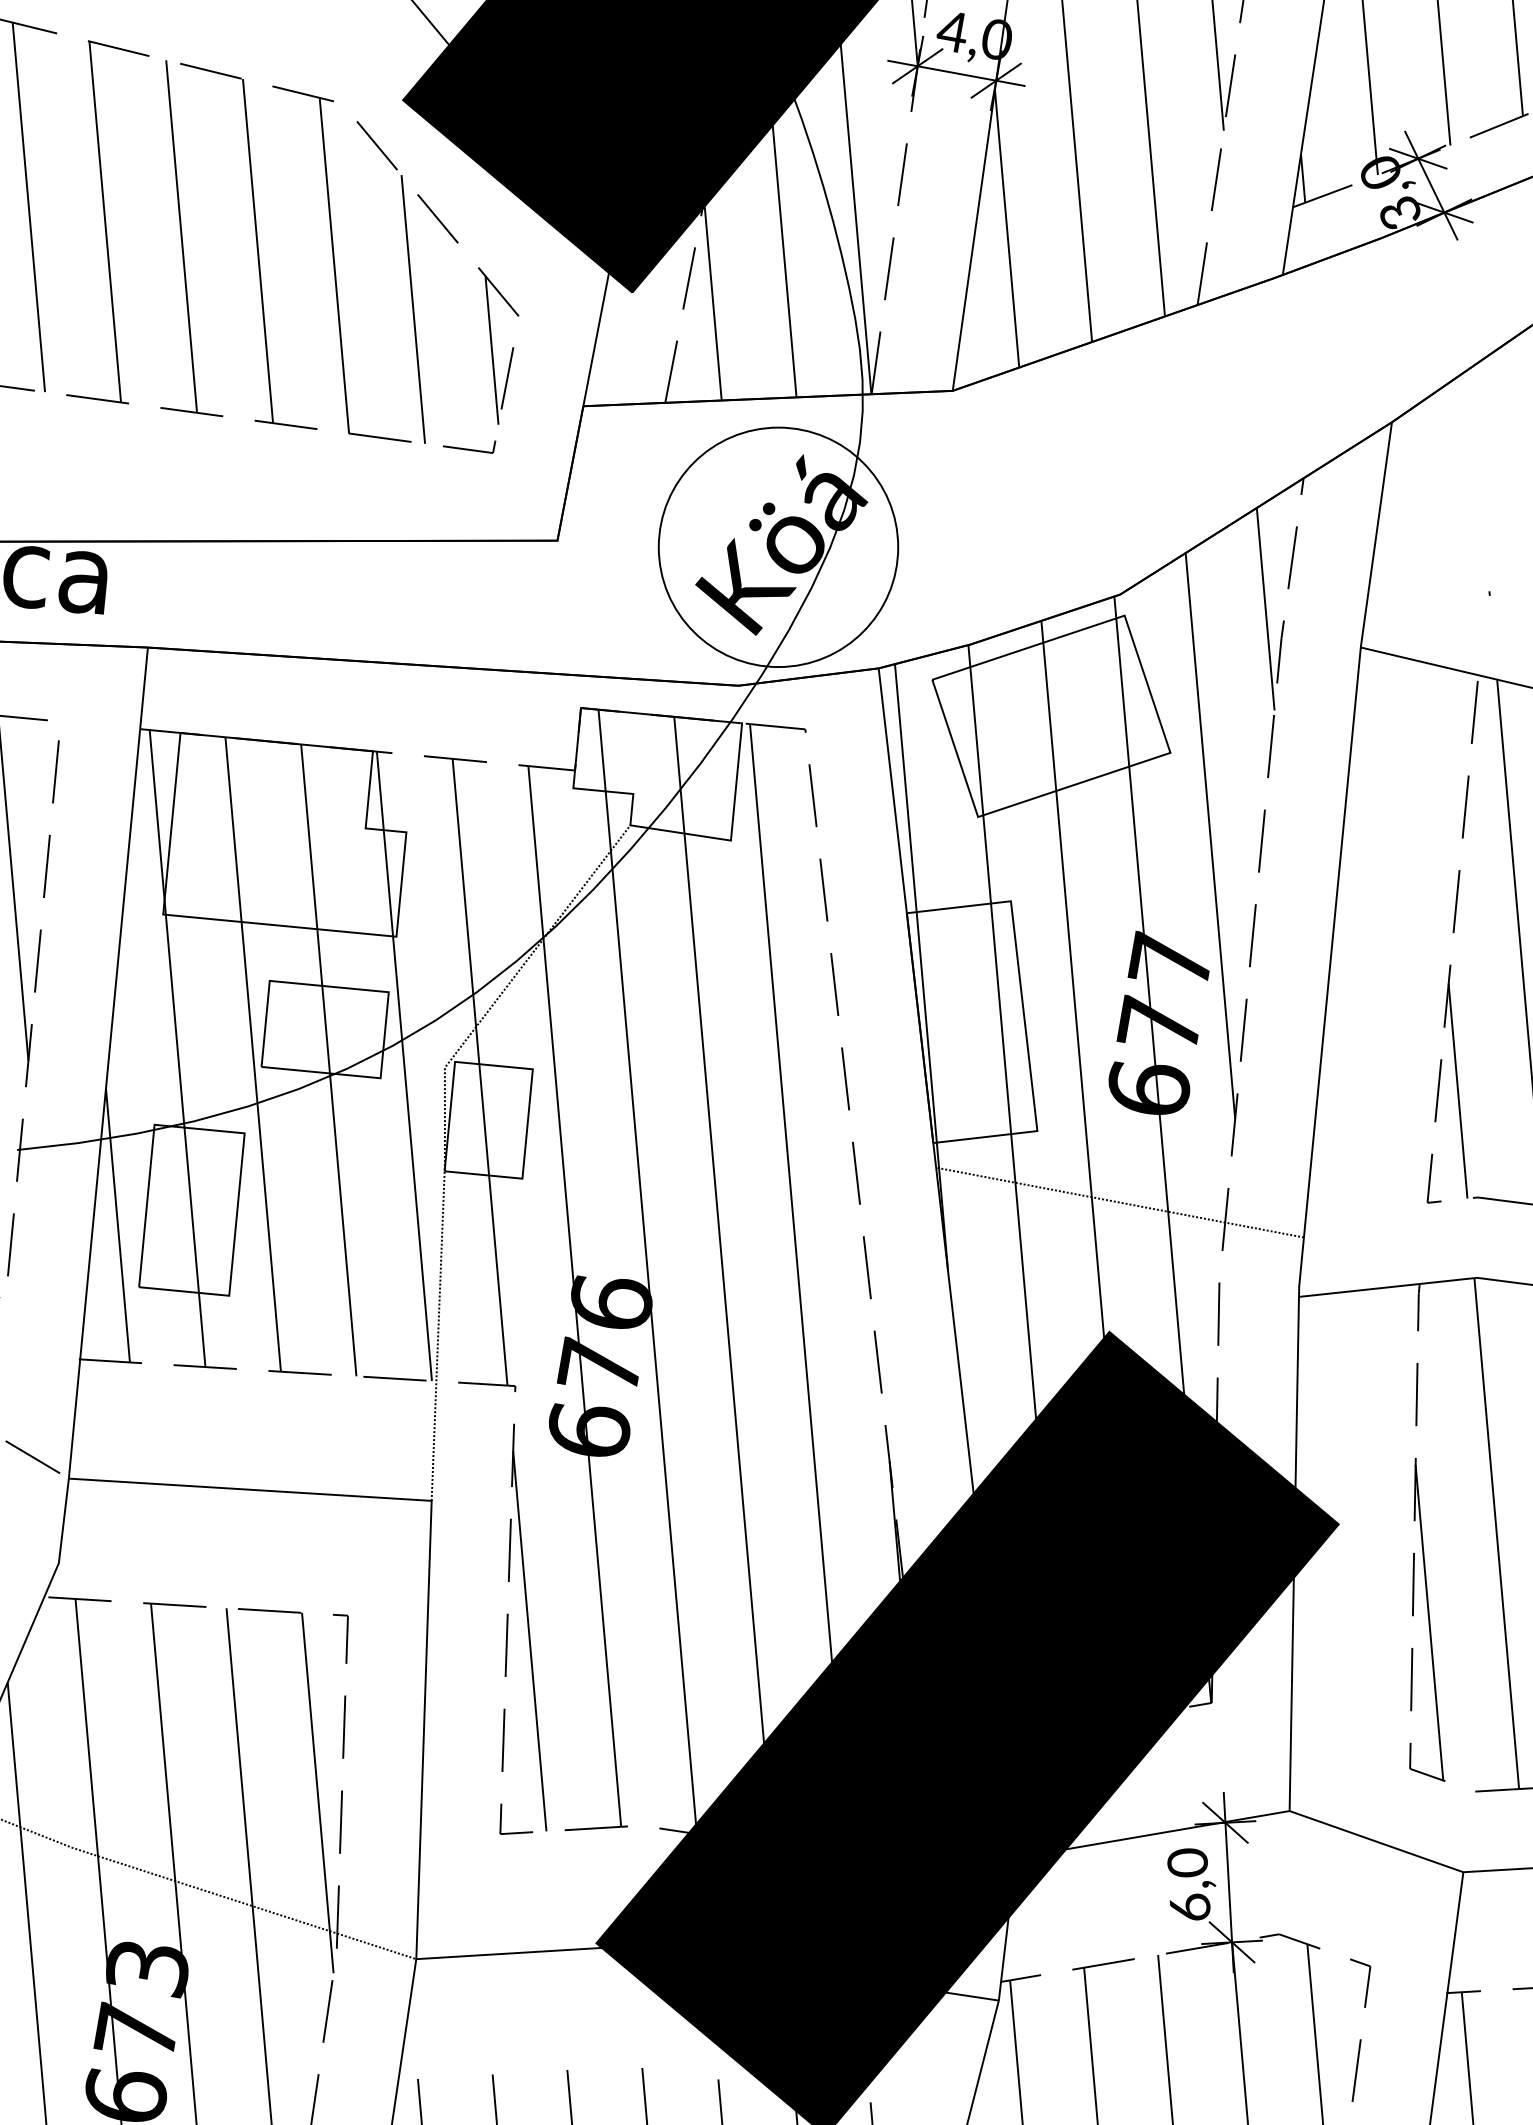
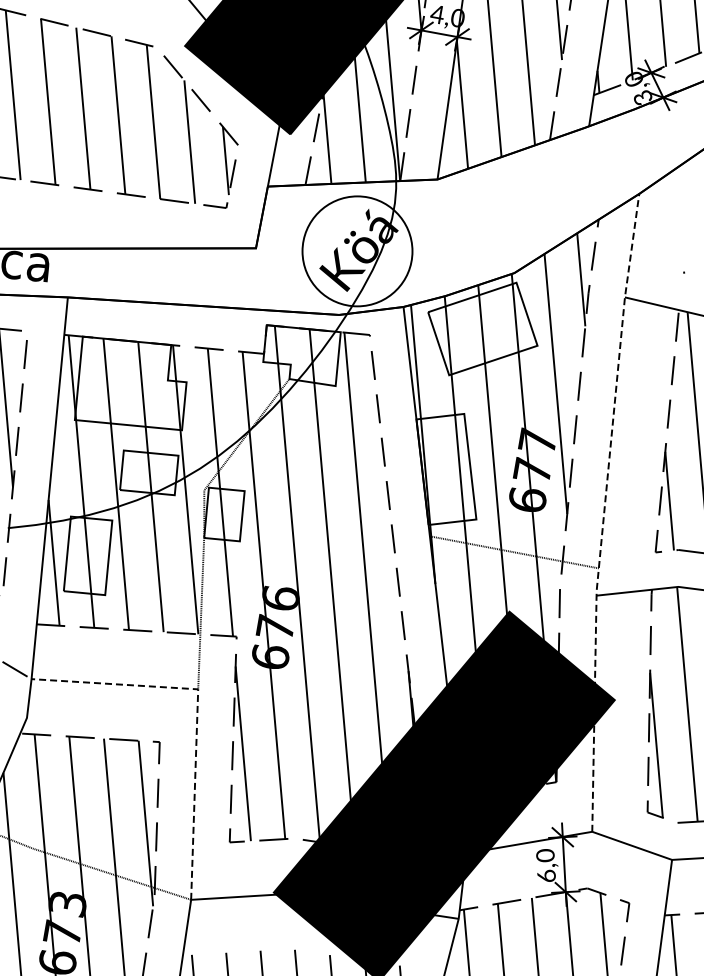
line: (1316, 1113) -> (604, 511), solid -> dashed
line: (430, 1546) -> (197, 710), solid -> dashed

